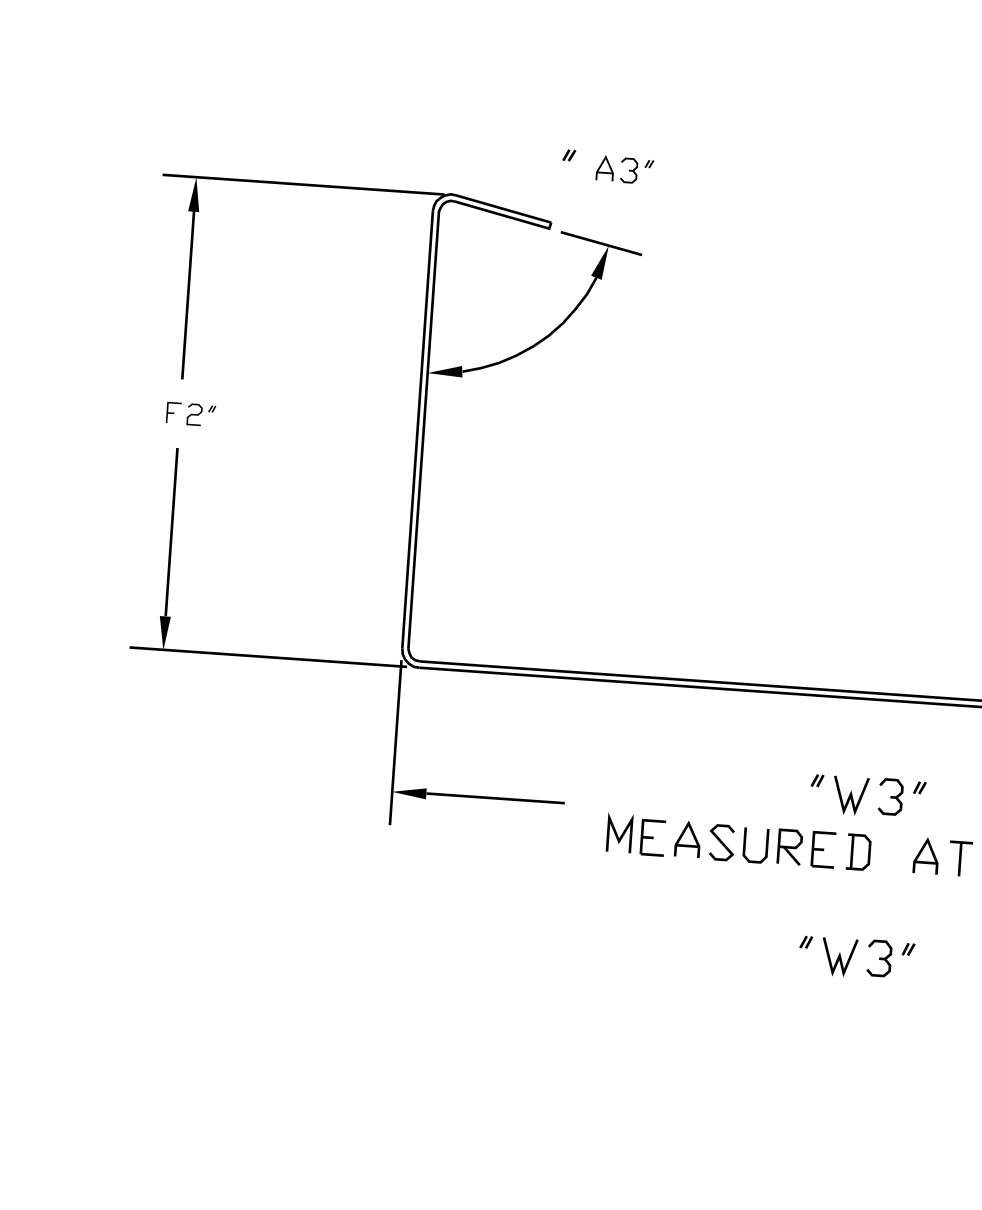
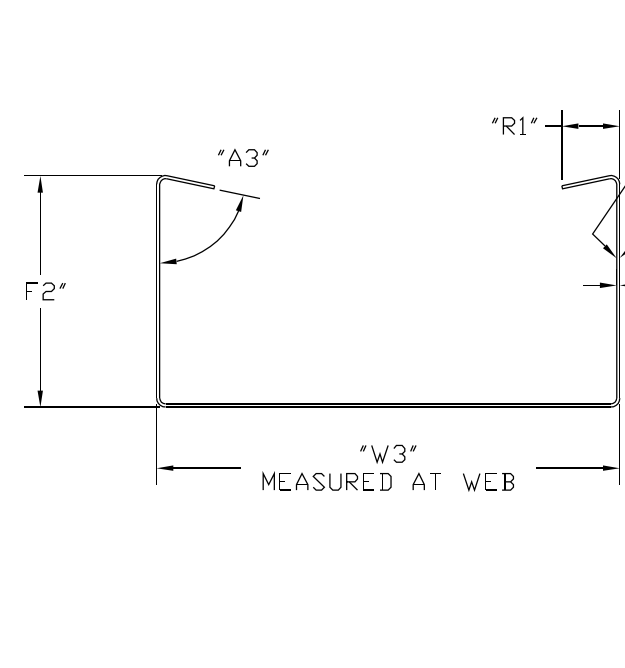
part: (624, 169) -> (248, 157), size x1.43
part: (190, 414) -> (45, 291), size x1.67
part: (857, 956) -> (388, 532), removed

